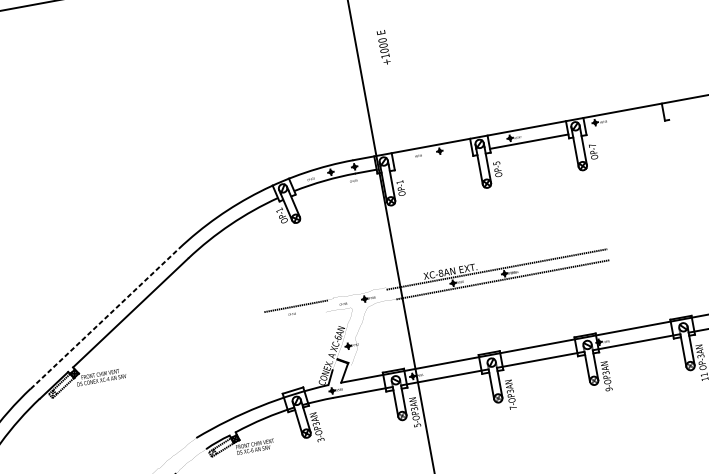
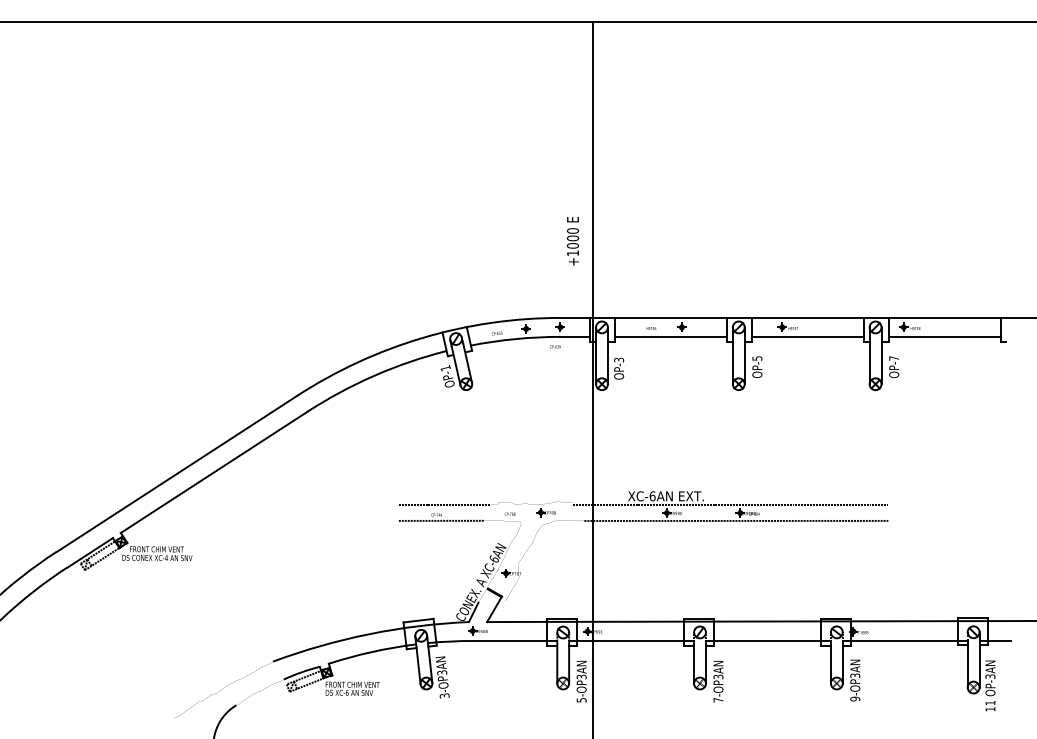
text: (384, 47) -> (573, 241), moved
line: (624, 123) -> (944, 336), added
line: (432, 159) -> (670, 336), added
text: (400, 181) -> (619, 359), OP-1 -> OP-3
text: (440, 273) -> (652, 496), XC-8AN -> XC-6AN
line: (295, 317) -> (440, 520), added
line: (105, 318) -> (177, 473), dashed -> solid

